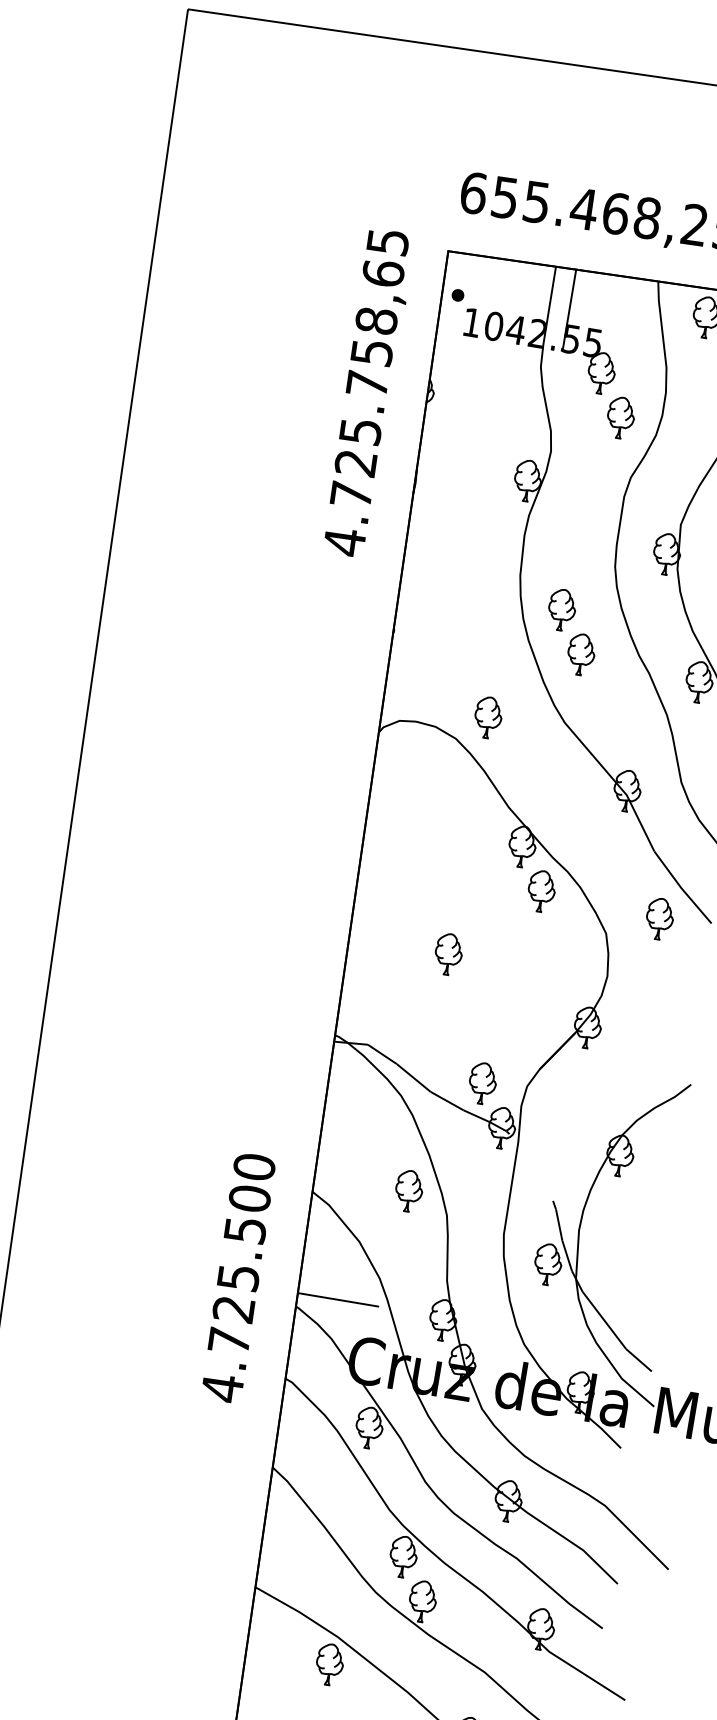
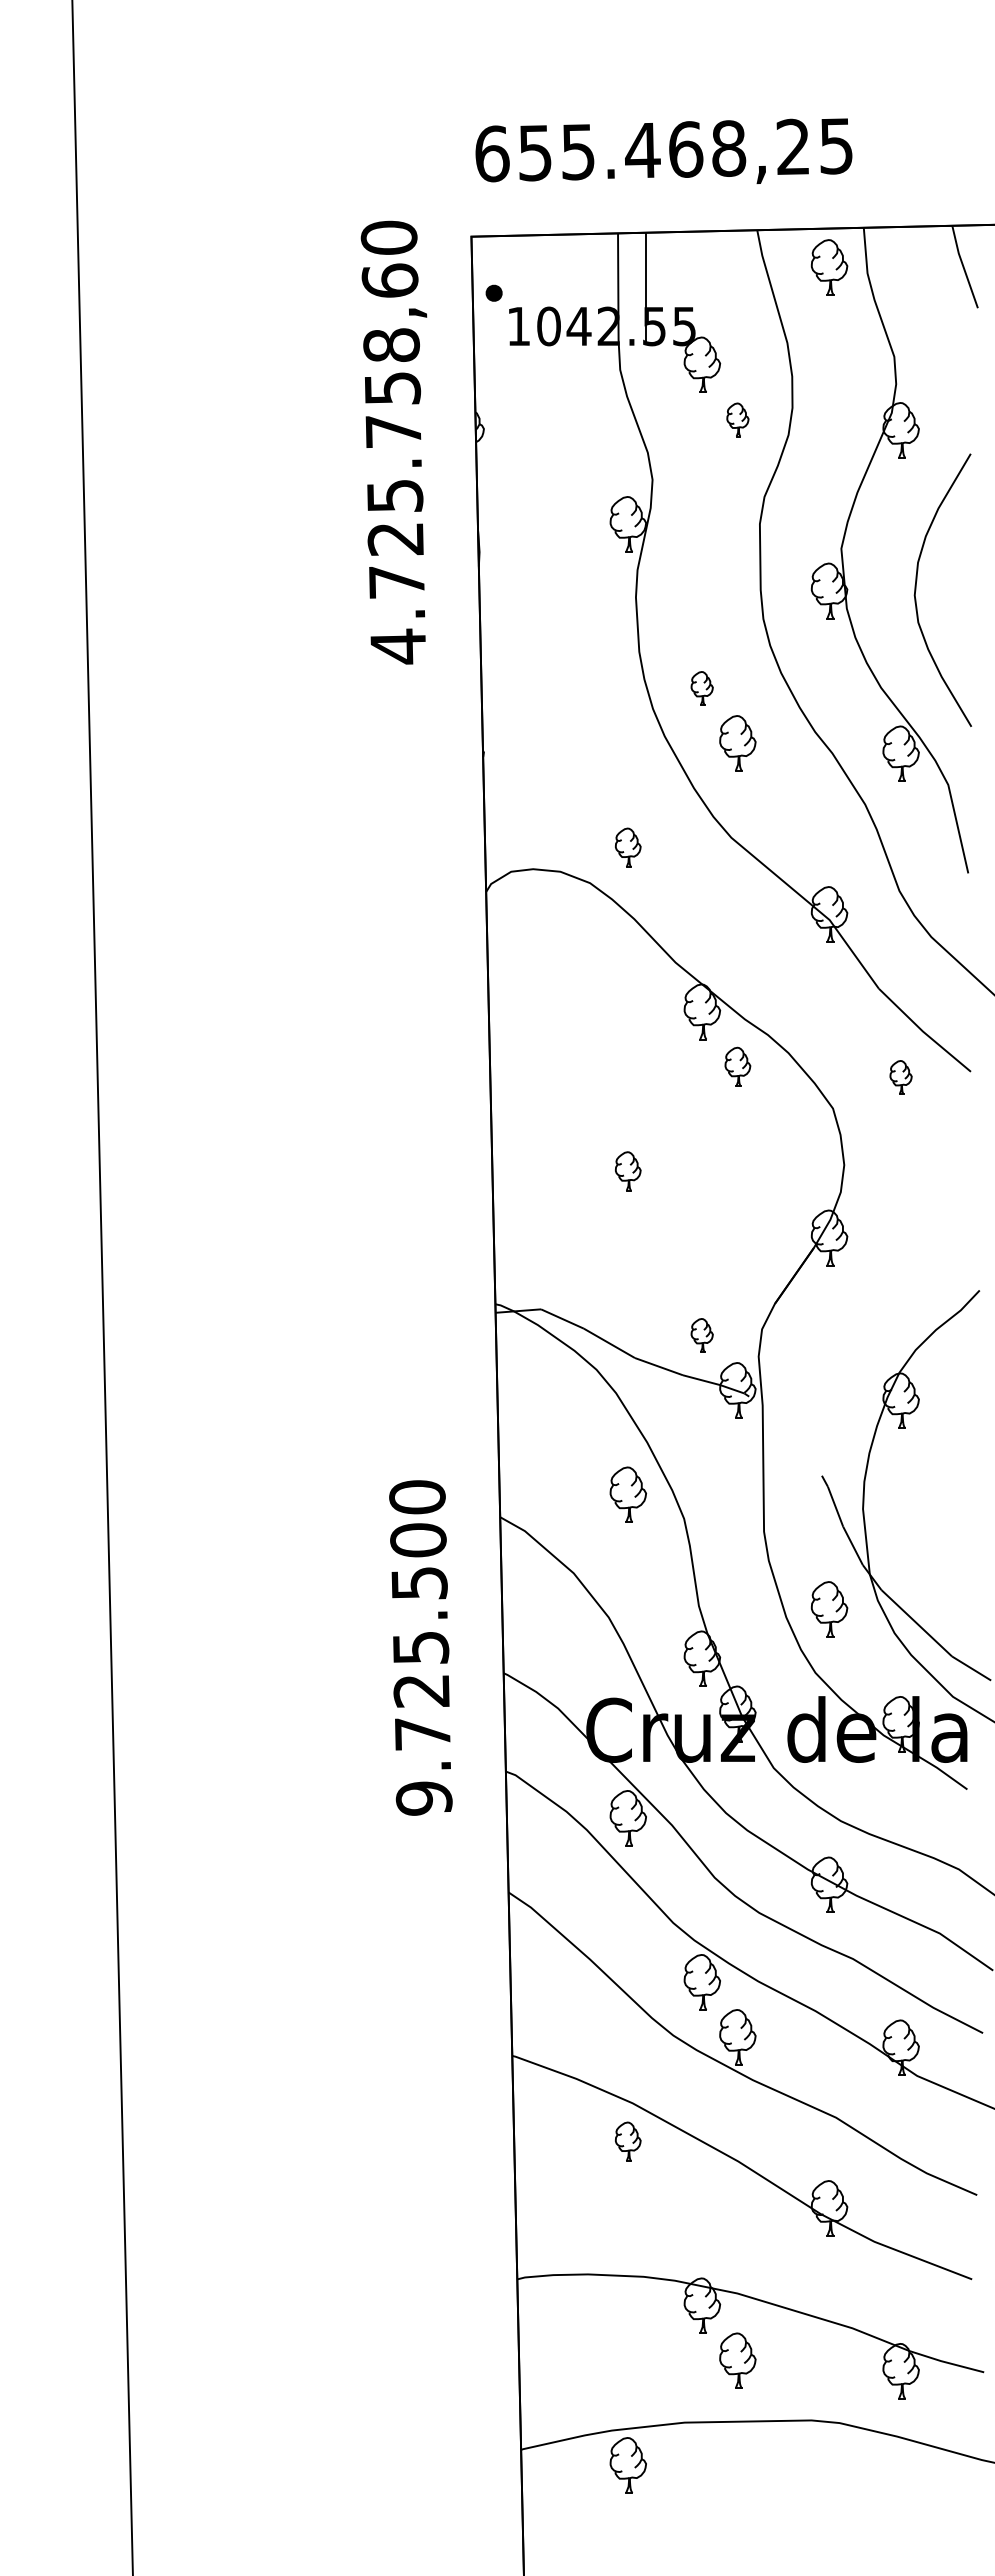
text: (387, 241) -> (388, 237), 4.725.758,65 -> 4.725.758,60
part: (620, 417) -> (737, 419), size x0.6
part: (561, 610) -> (701, 688), size x0.6
part: (487, 717) -> (627, 847), size x0.7
part: (541, 891) -> (737, 1066), size x0.7
part: (659, 919) -> (900, 1077), size x0.6
part: (448, 954) -> (627, 1171), size x0.7
part: (482, 1083) -> (701, 1335), size x0.6
part: (548, 1264) -> (829, 1609), moved
line: (337, 1300) -> (557, 1655), removed
text: (221, 1388) -> (423, 1798), 4.725.500 -> 9.725.500
part: (329, 1664) -> (627, 2141), size x0.7

